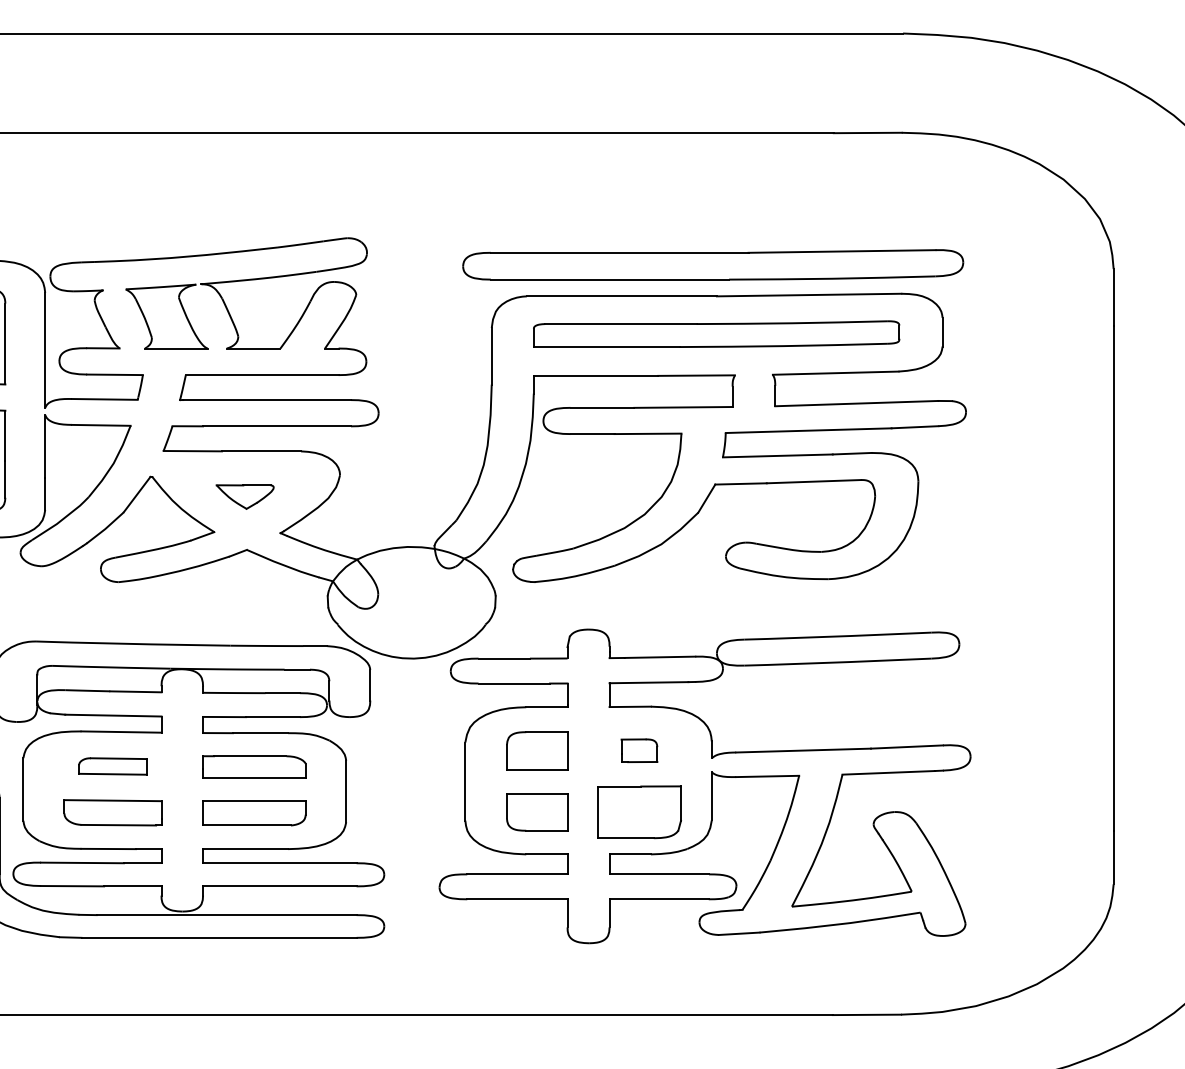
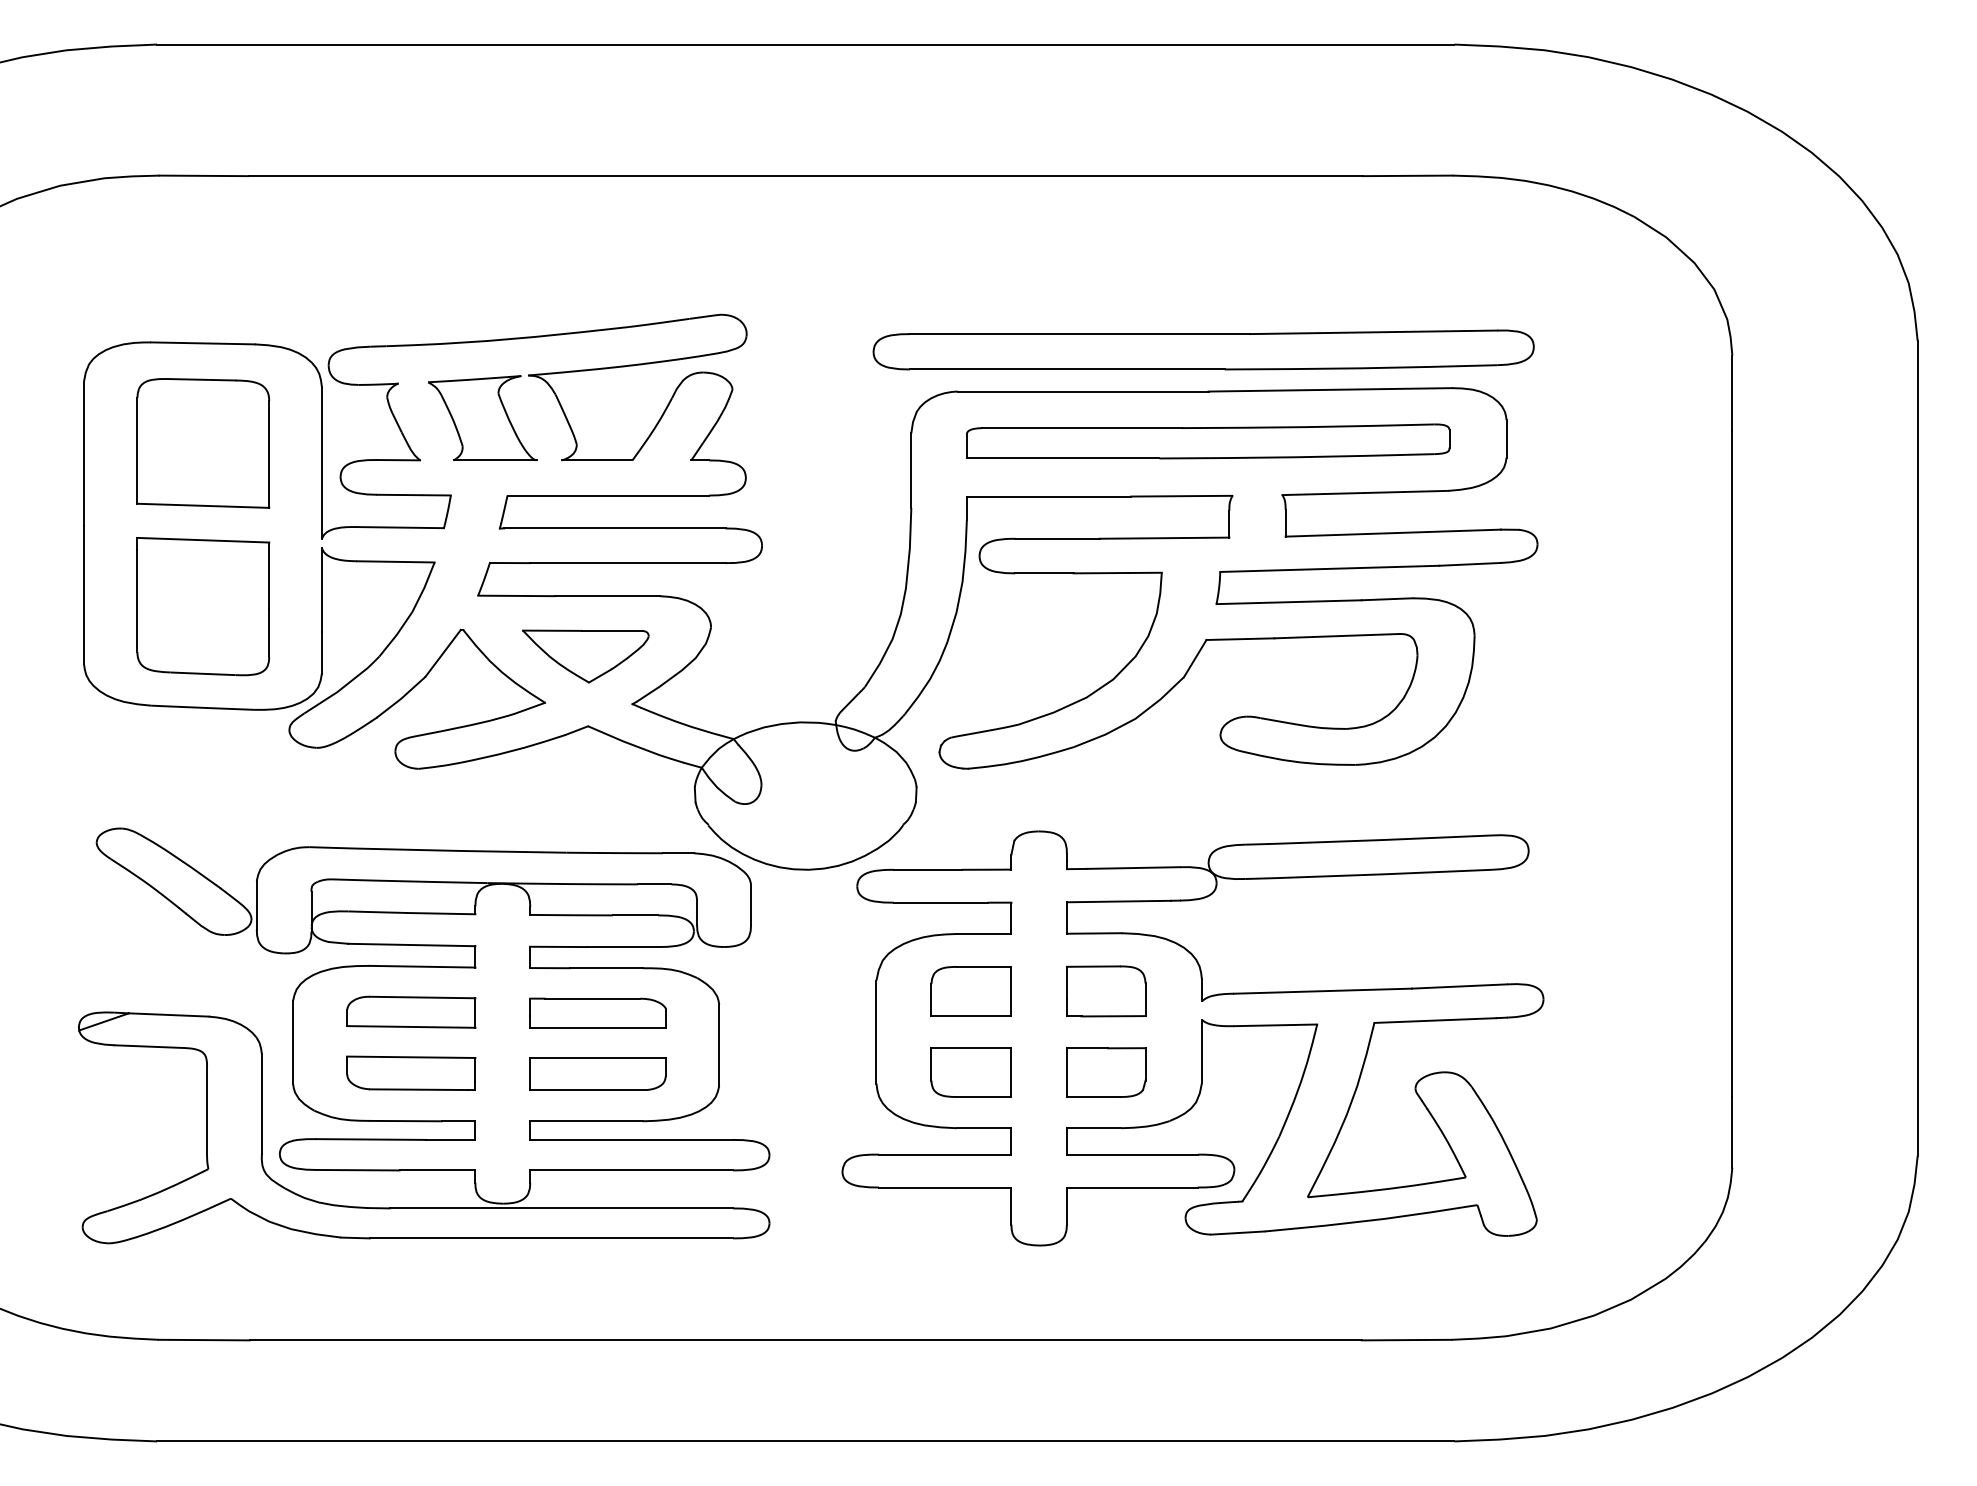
part: (244, 497) -> (585, 656), size x1.67
part: (639, 750) -> (1106, 991), size x1.67
part: (113, 765) -> (411, 1011), size x1.43
part: (639, 812) -> (1106, 1072), size x0.71

